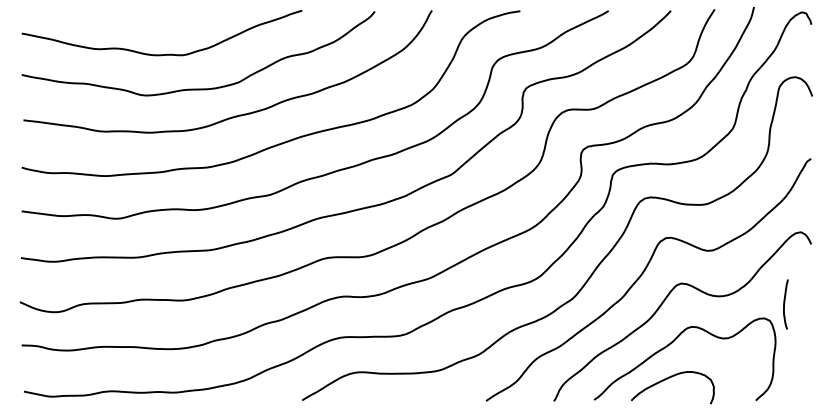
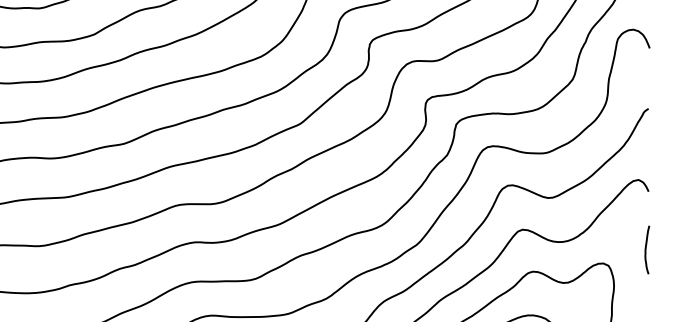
curve: (785, 303) -> (646, 249), moved

